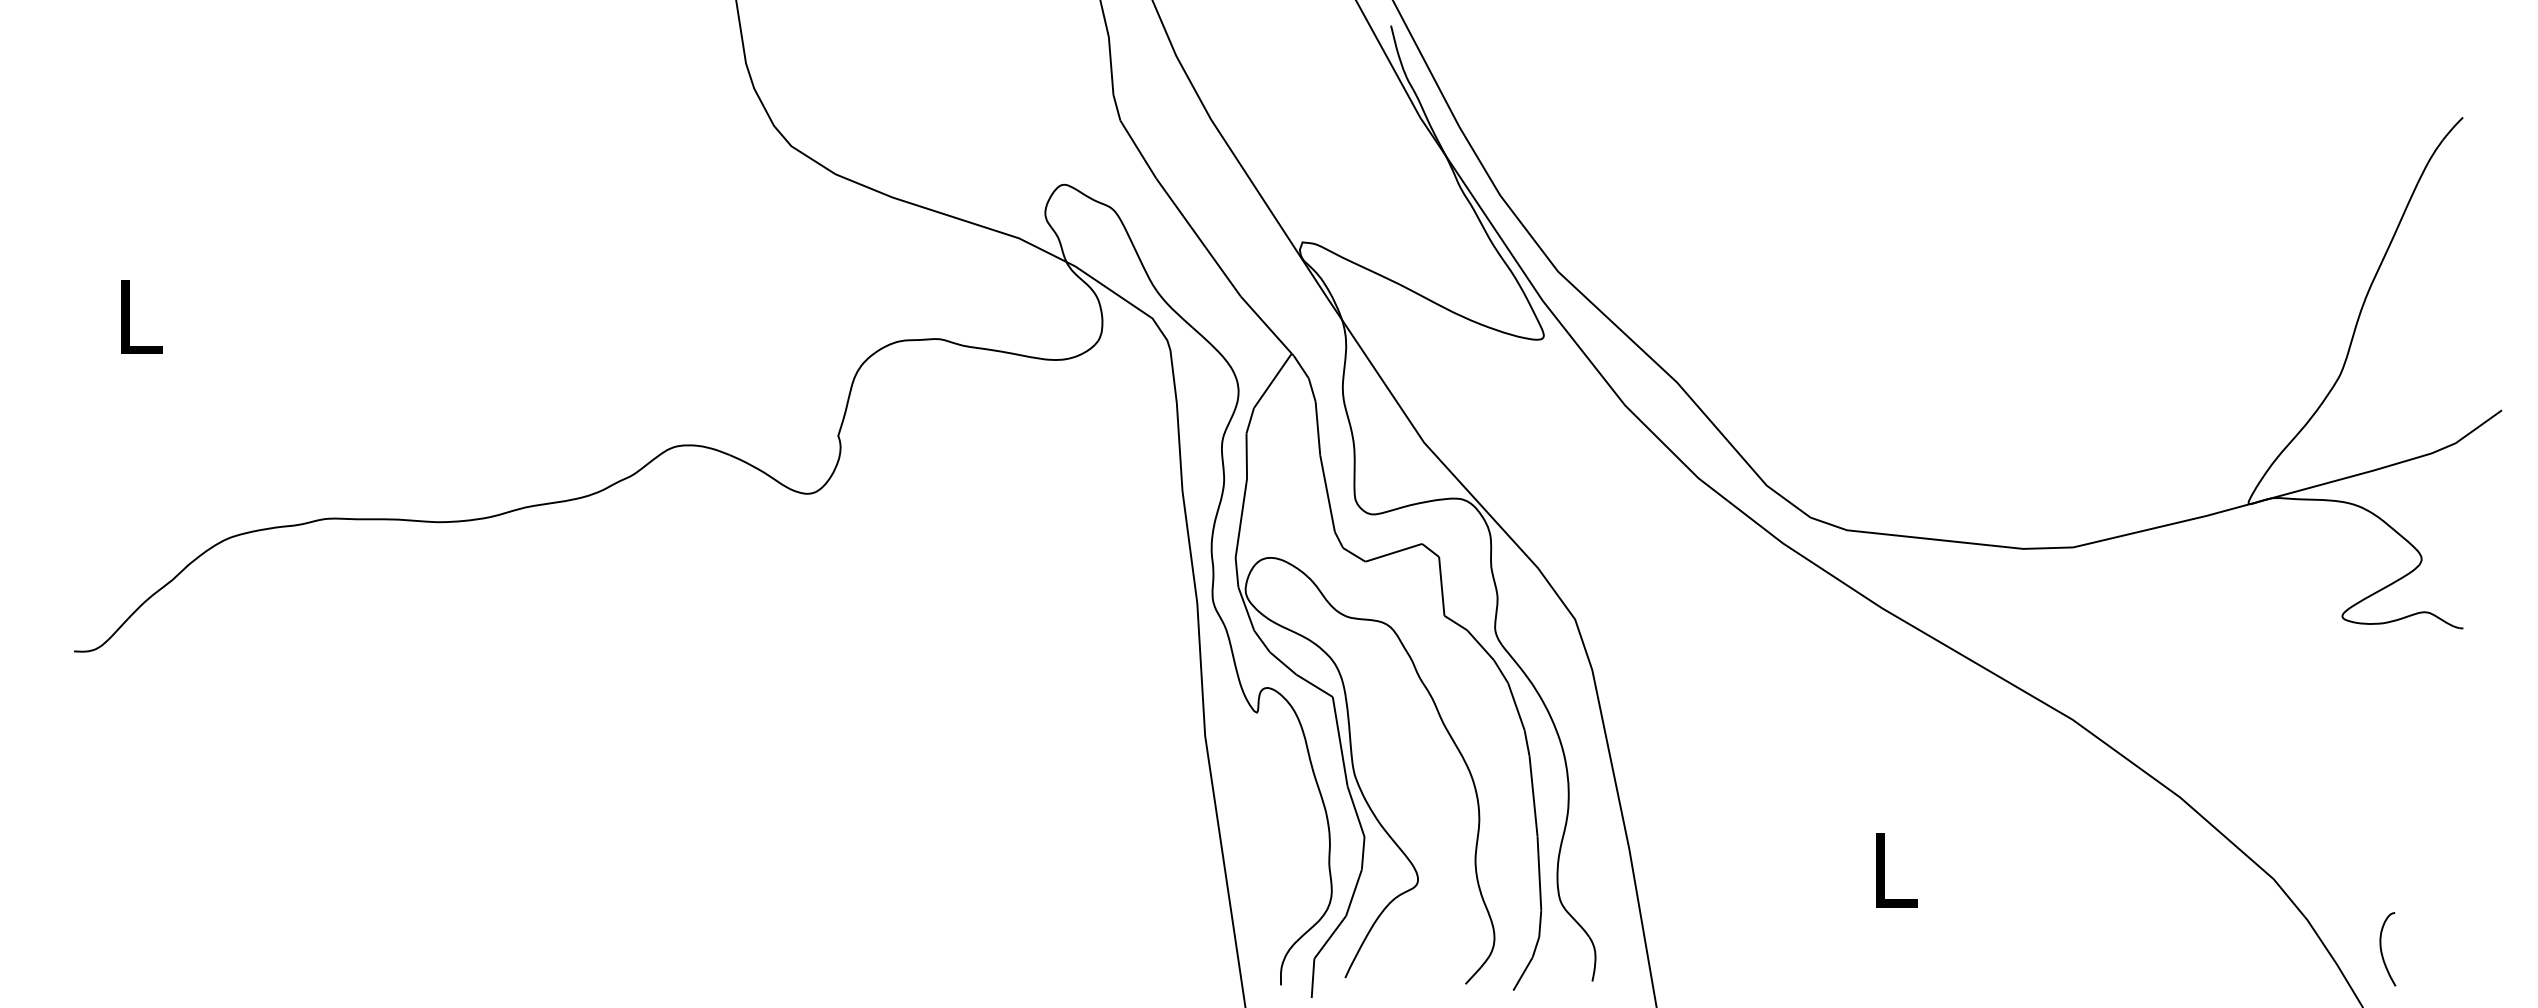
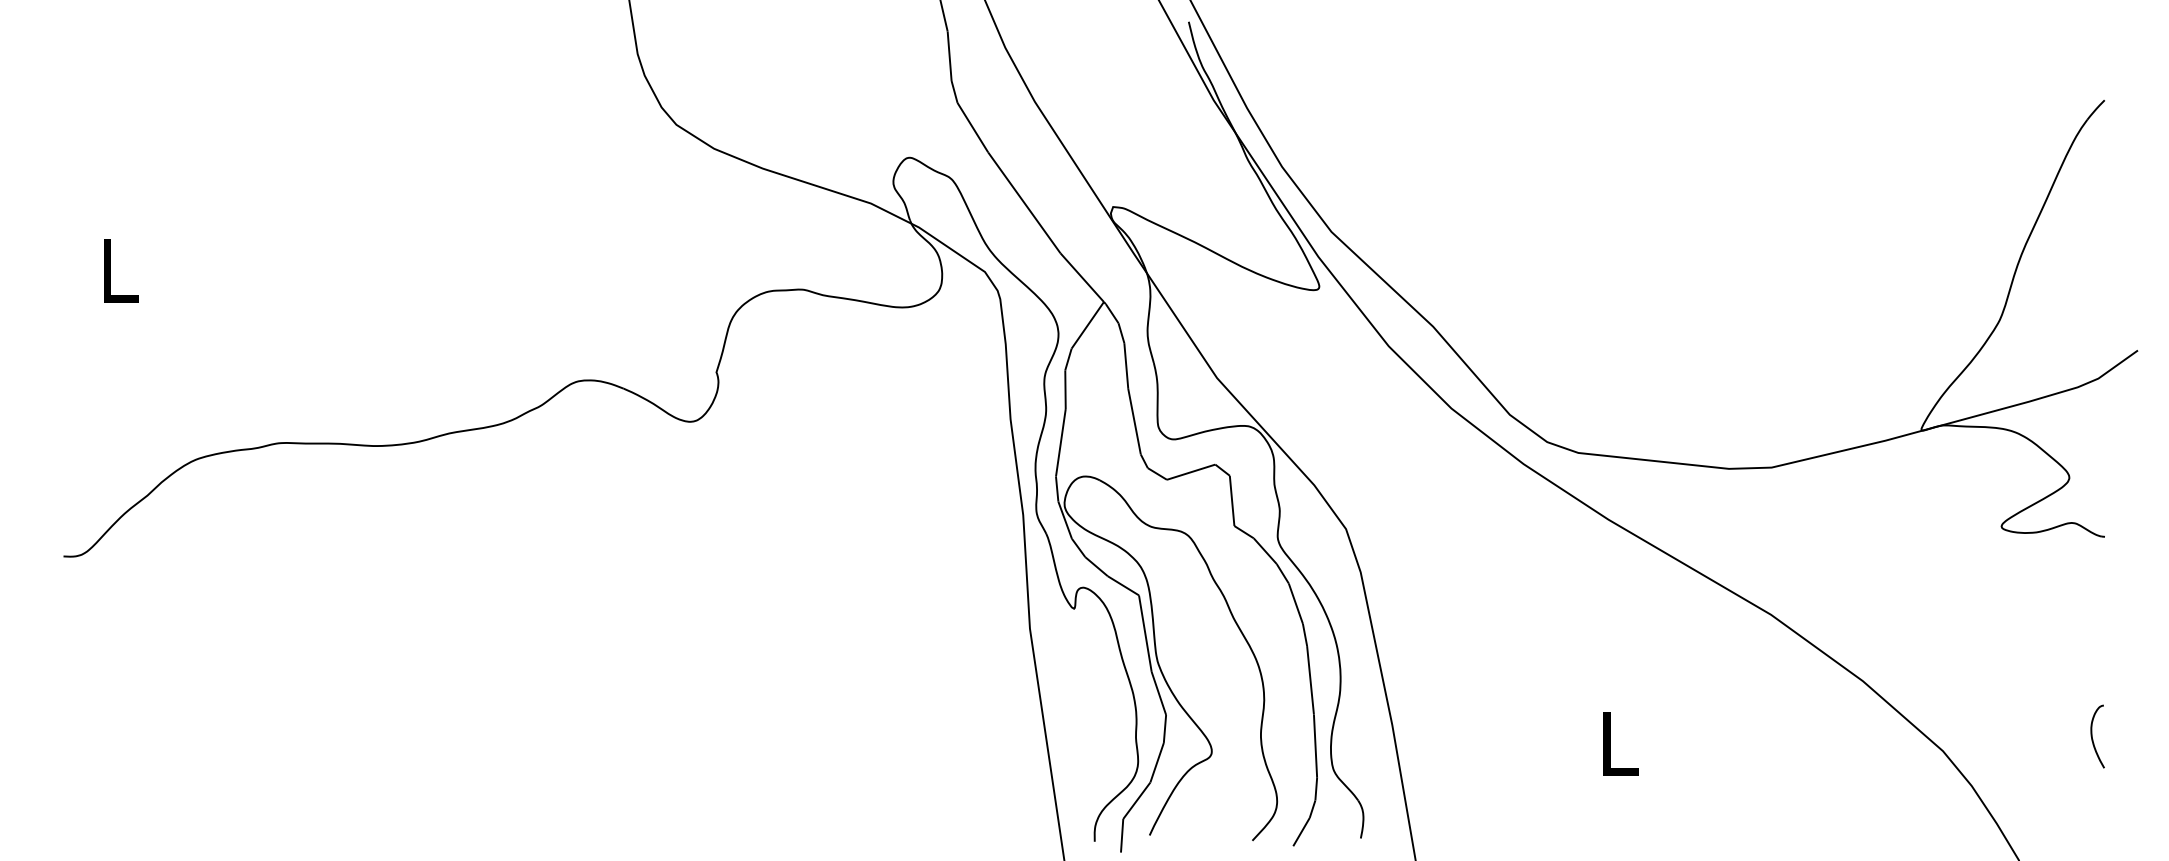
curve: (2382, 951) -> (2093, 738), moved

